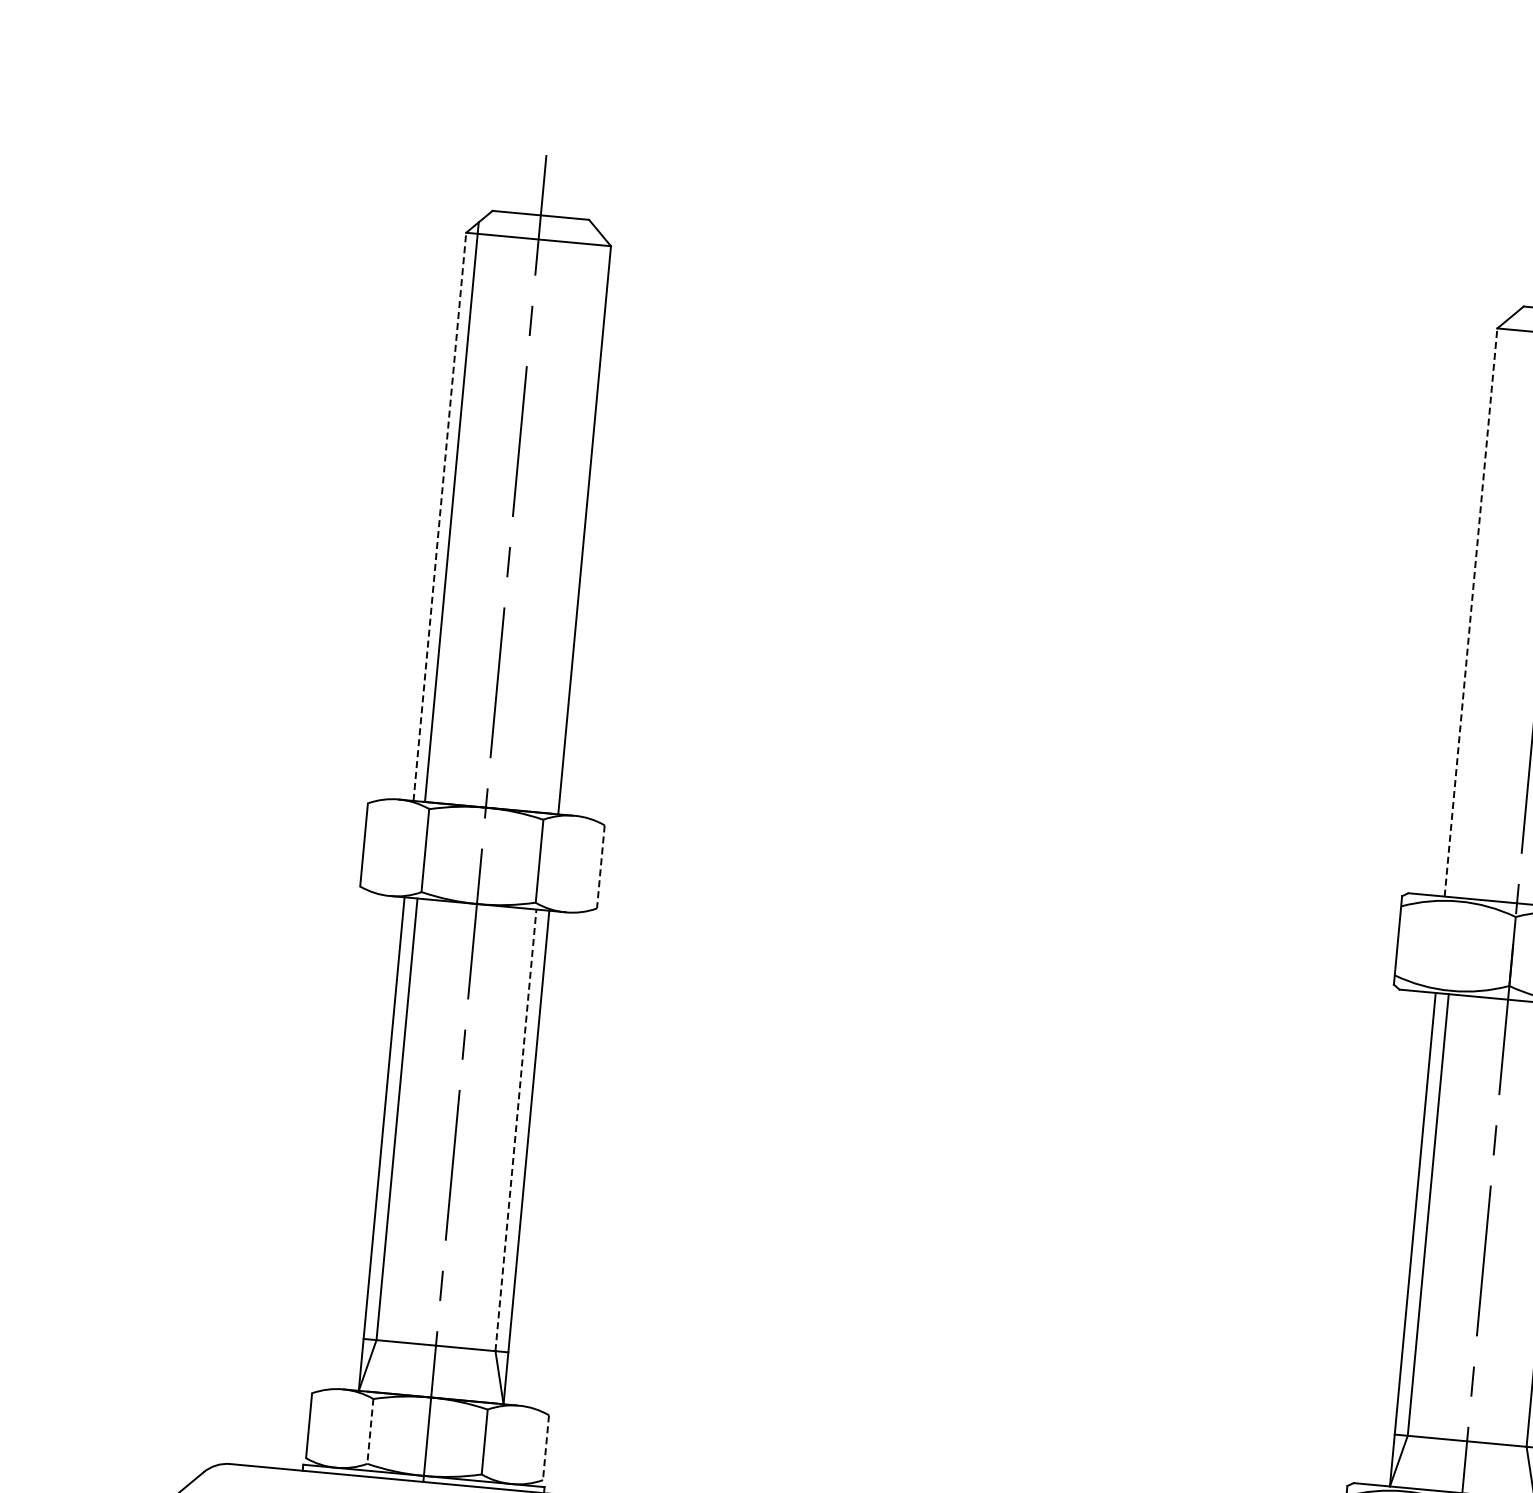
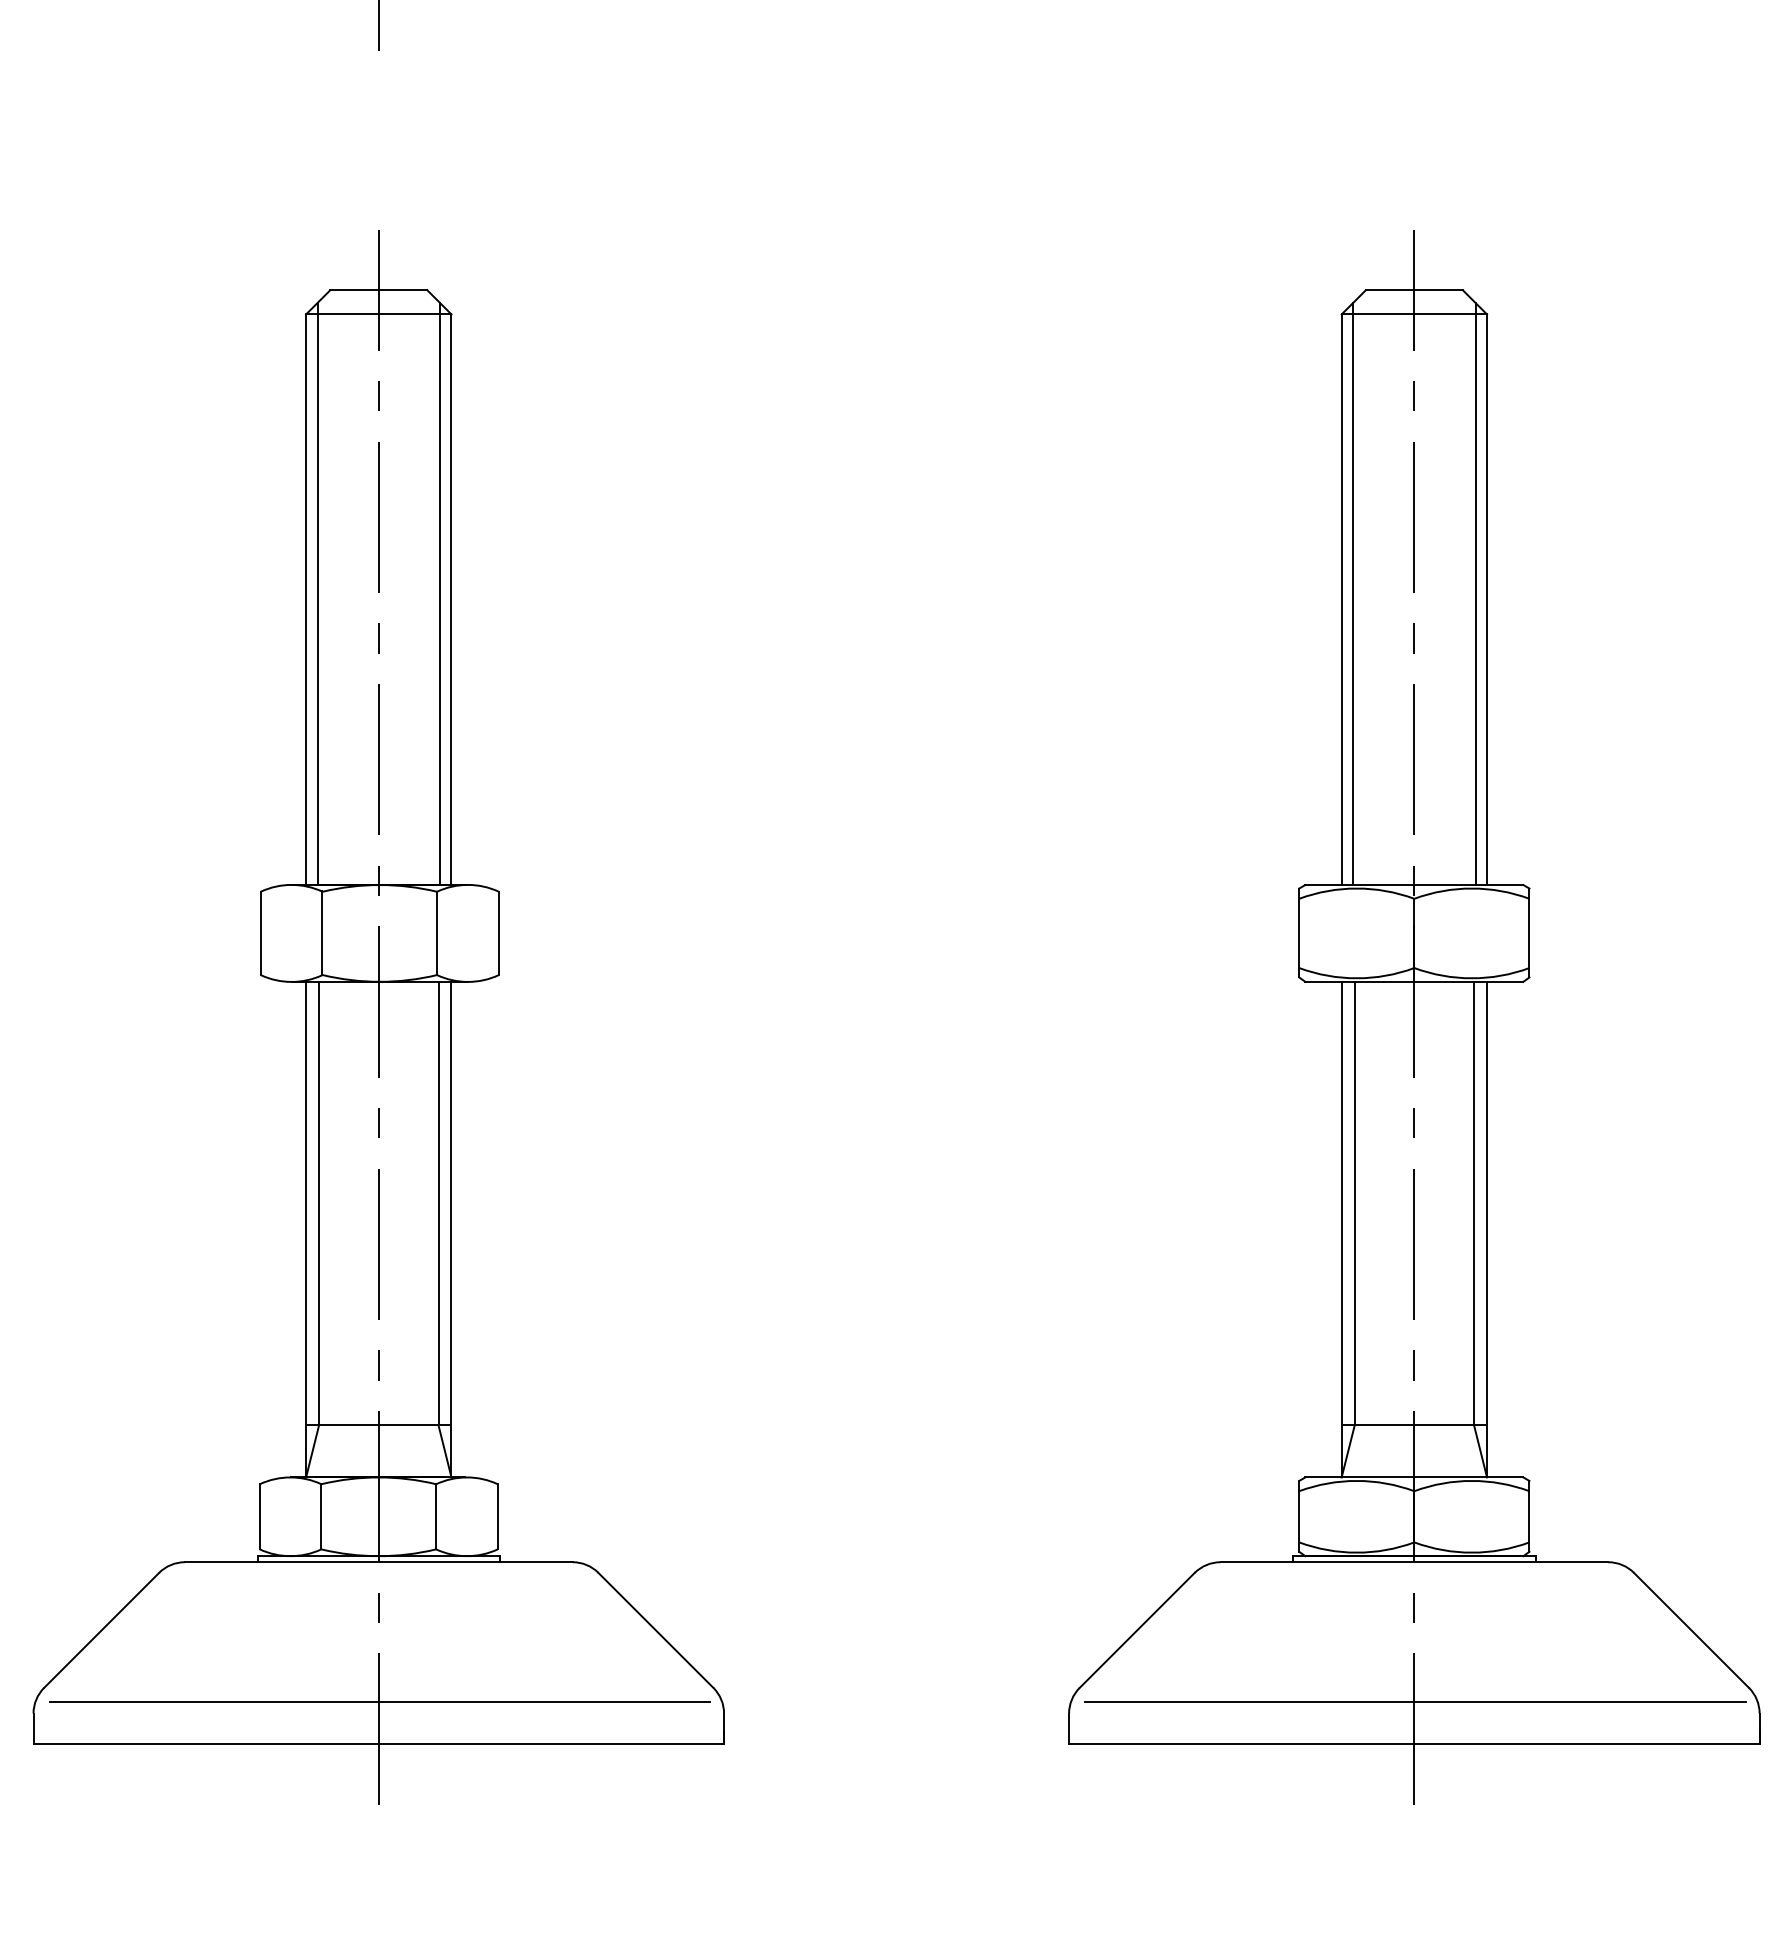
line: (440, 516) -> (306, 599), dashed -> solid
line: (573, 522) -> (439, 593), added
line: (1483, 607) -> (1353, 593), added
line: (1470, 612) -> (1341, 599), dashed -> solid
line: (600, 866) -> (498, 933), dashed -> solid
line: (515, 1130) -> (438, 1203), dashed -> solid
line: (370, 1431) -> (321, 1516), dashed -> solid
line: (545, 1448) -> (497, 1517), dashed -> solid

